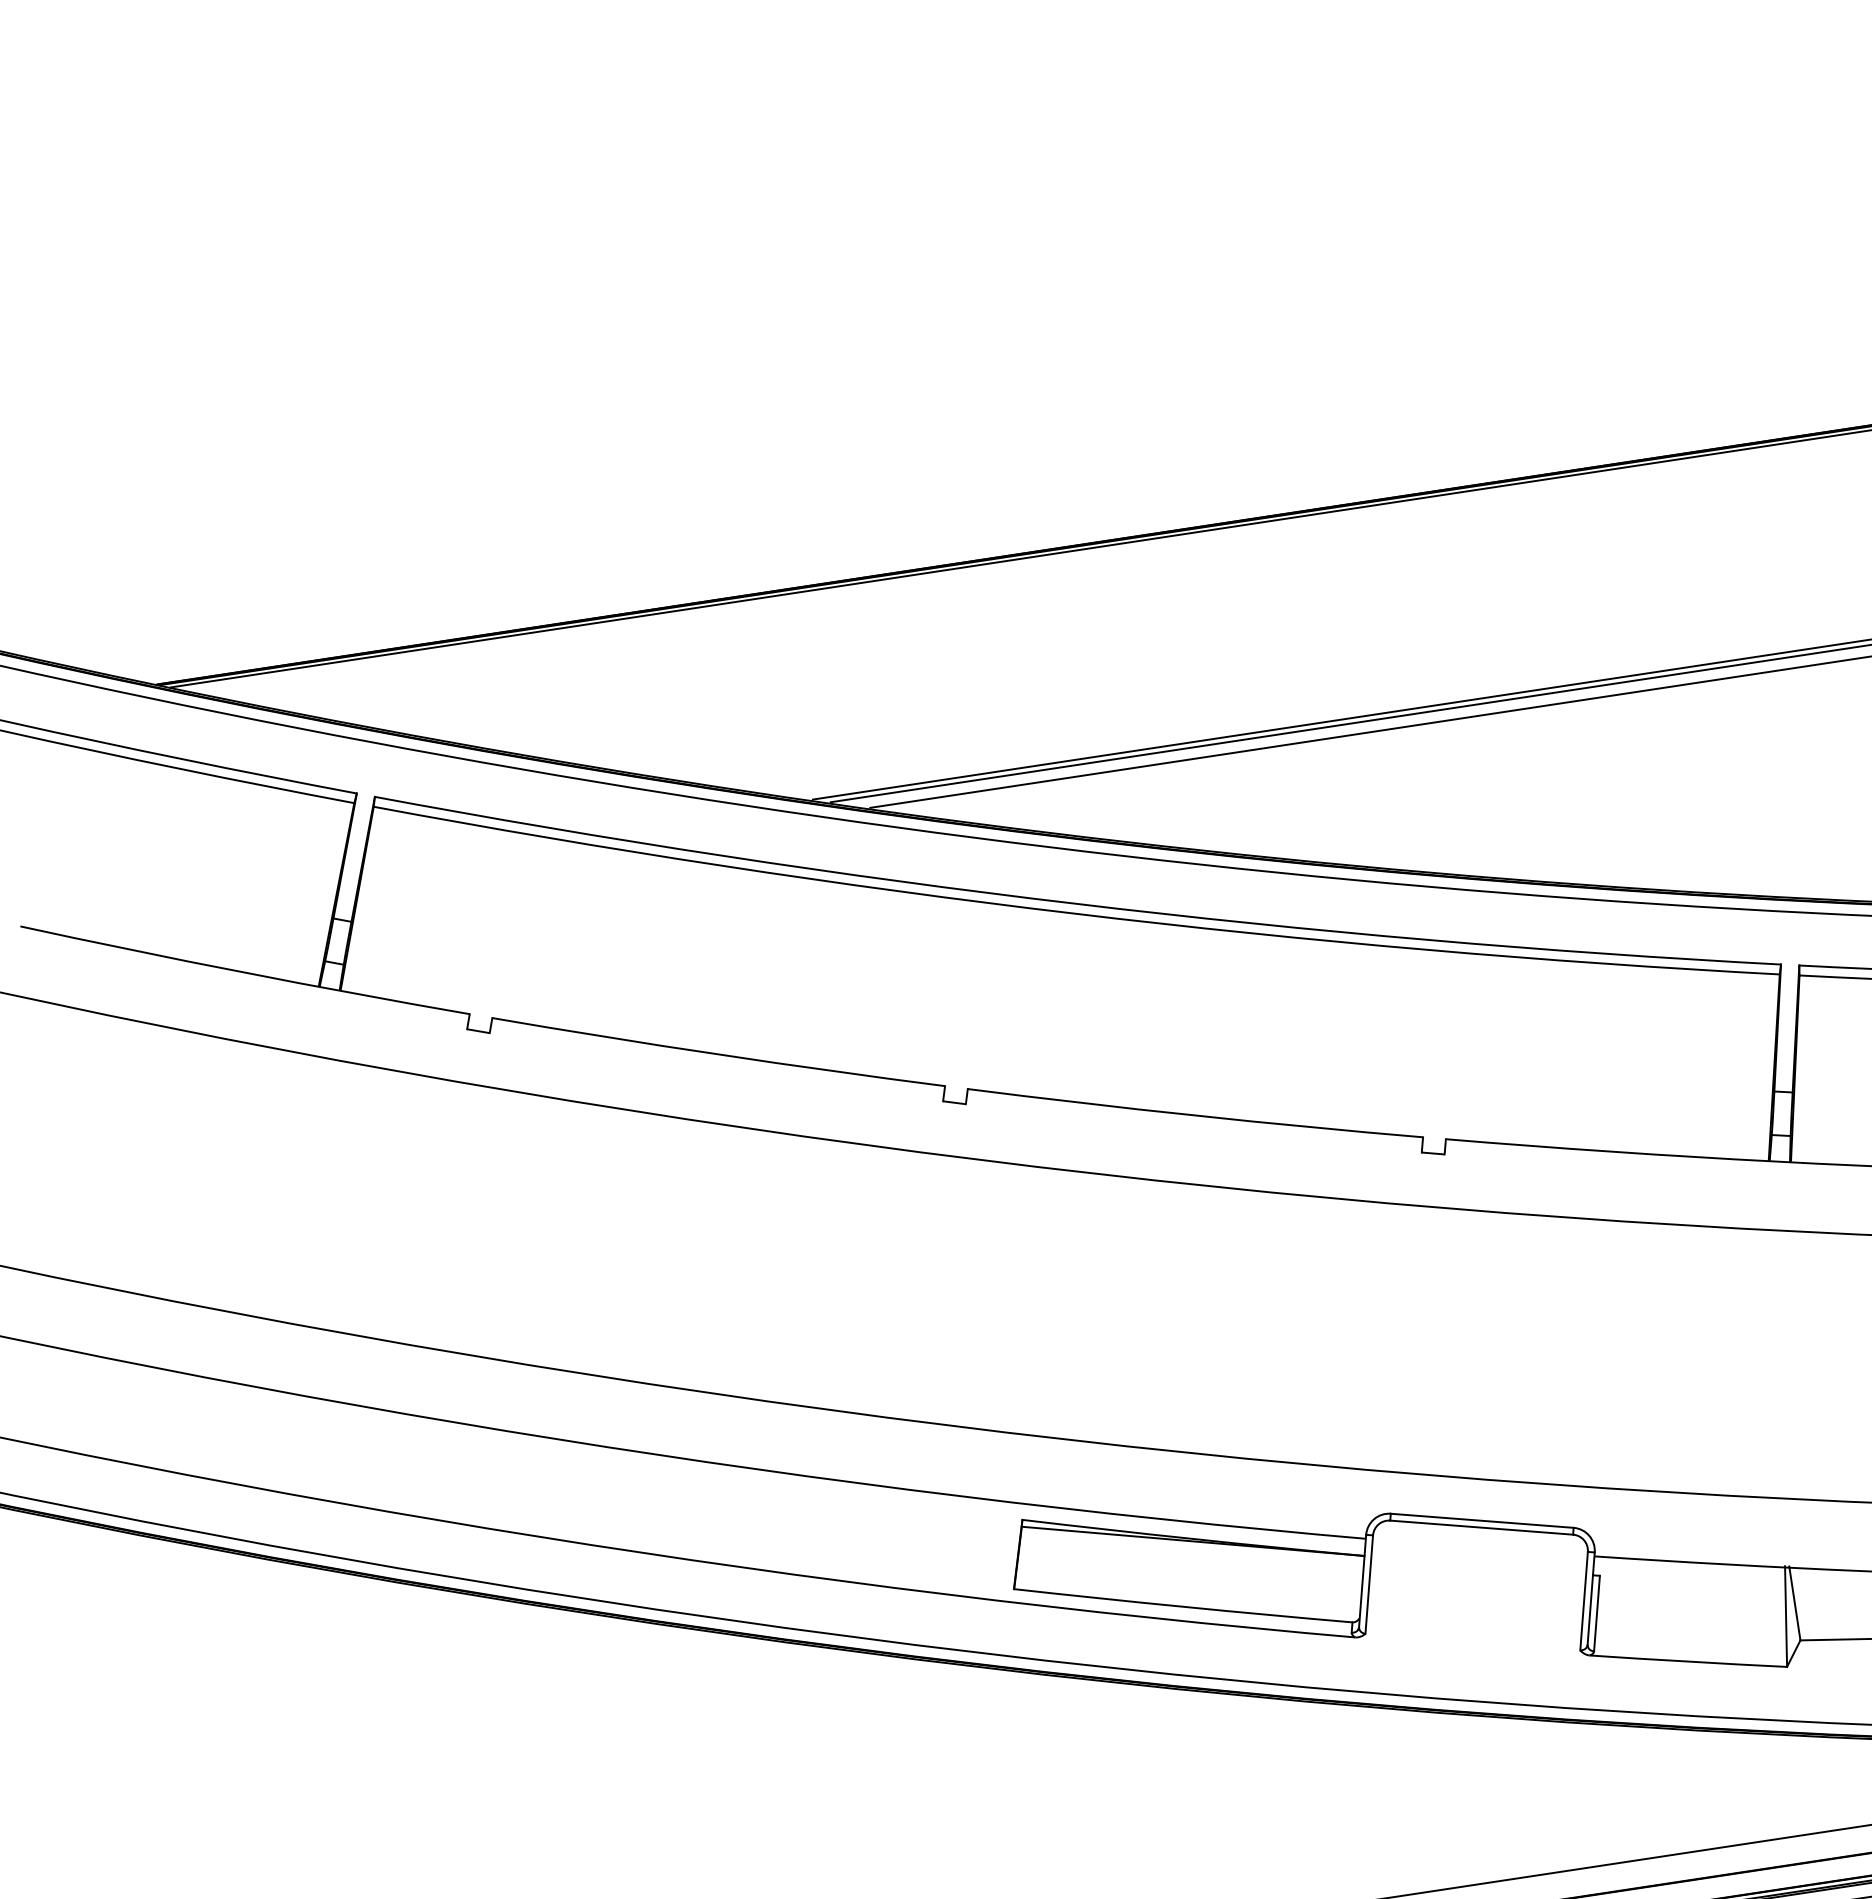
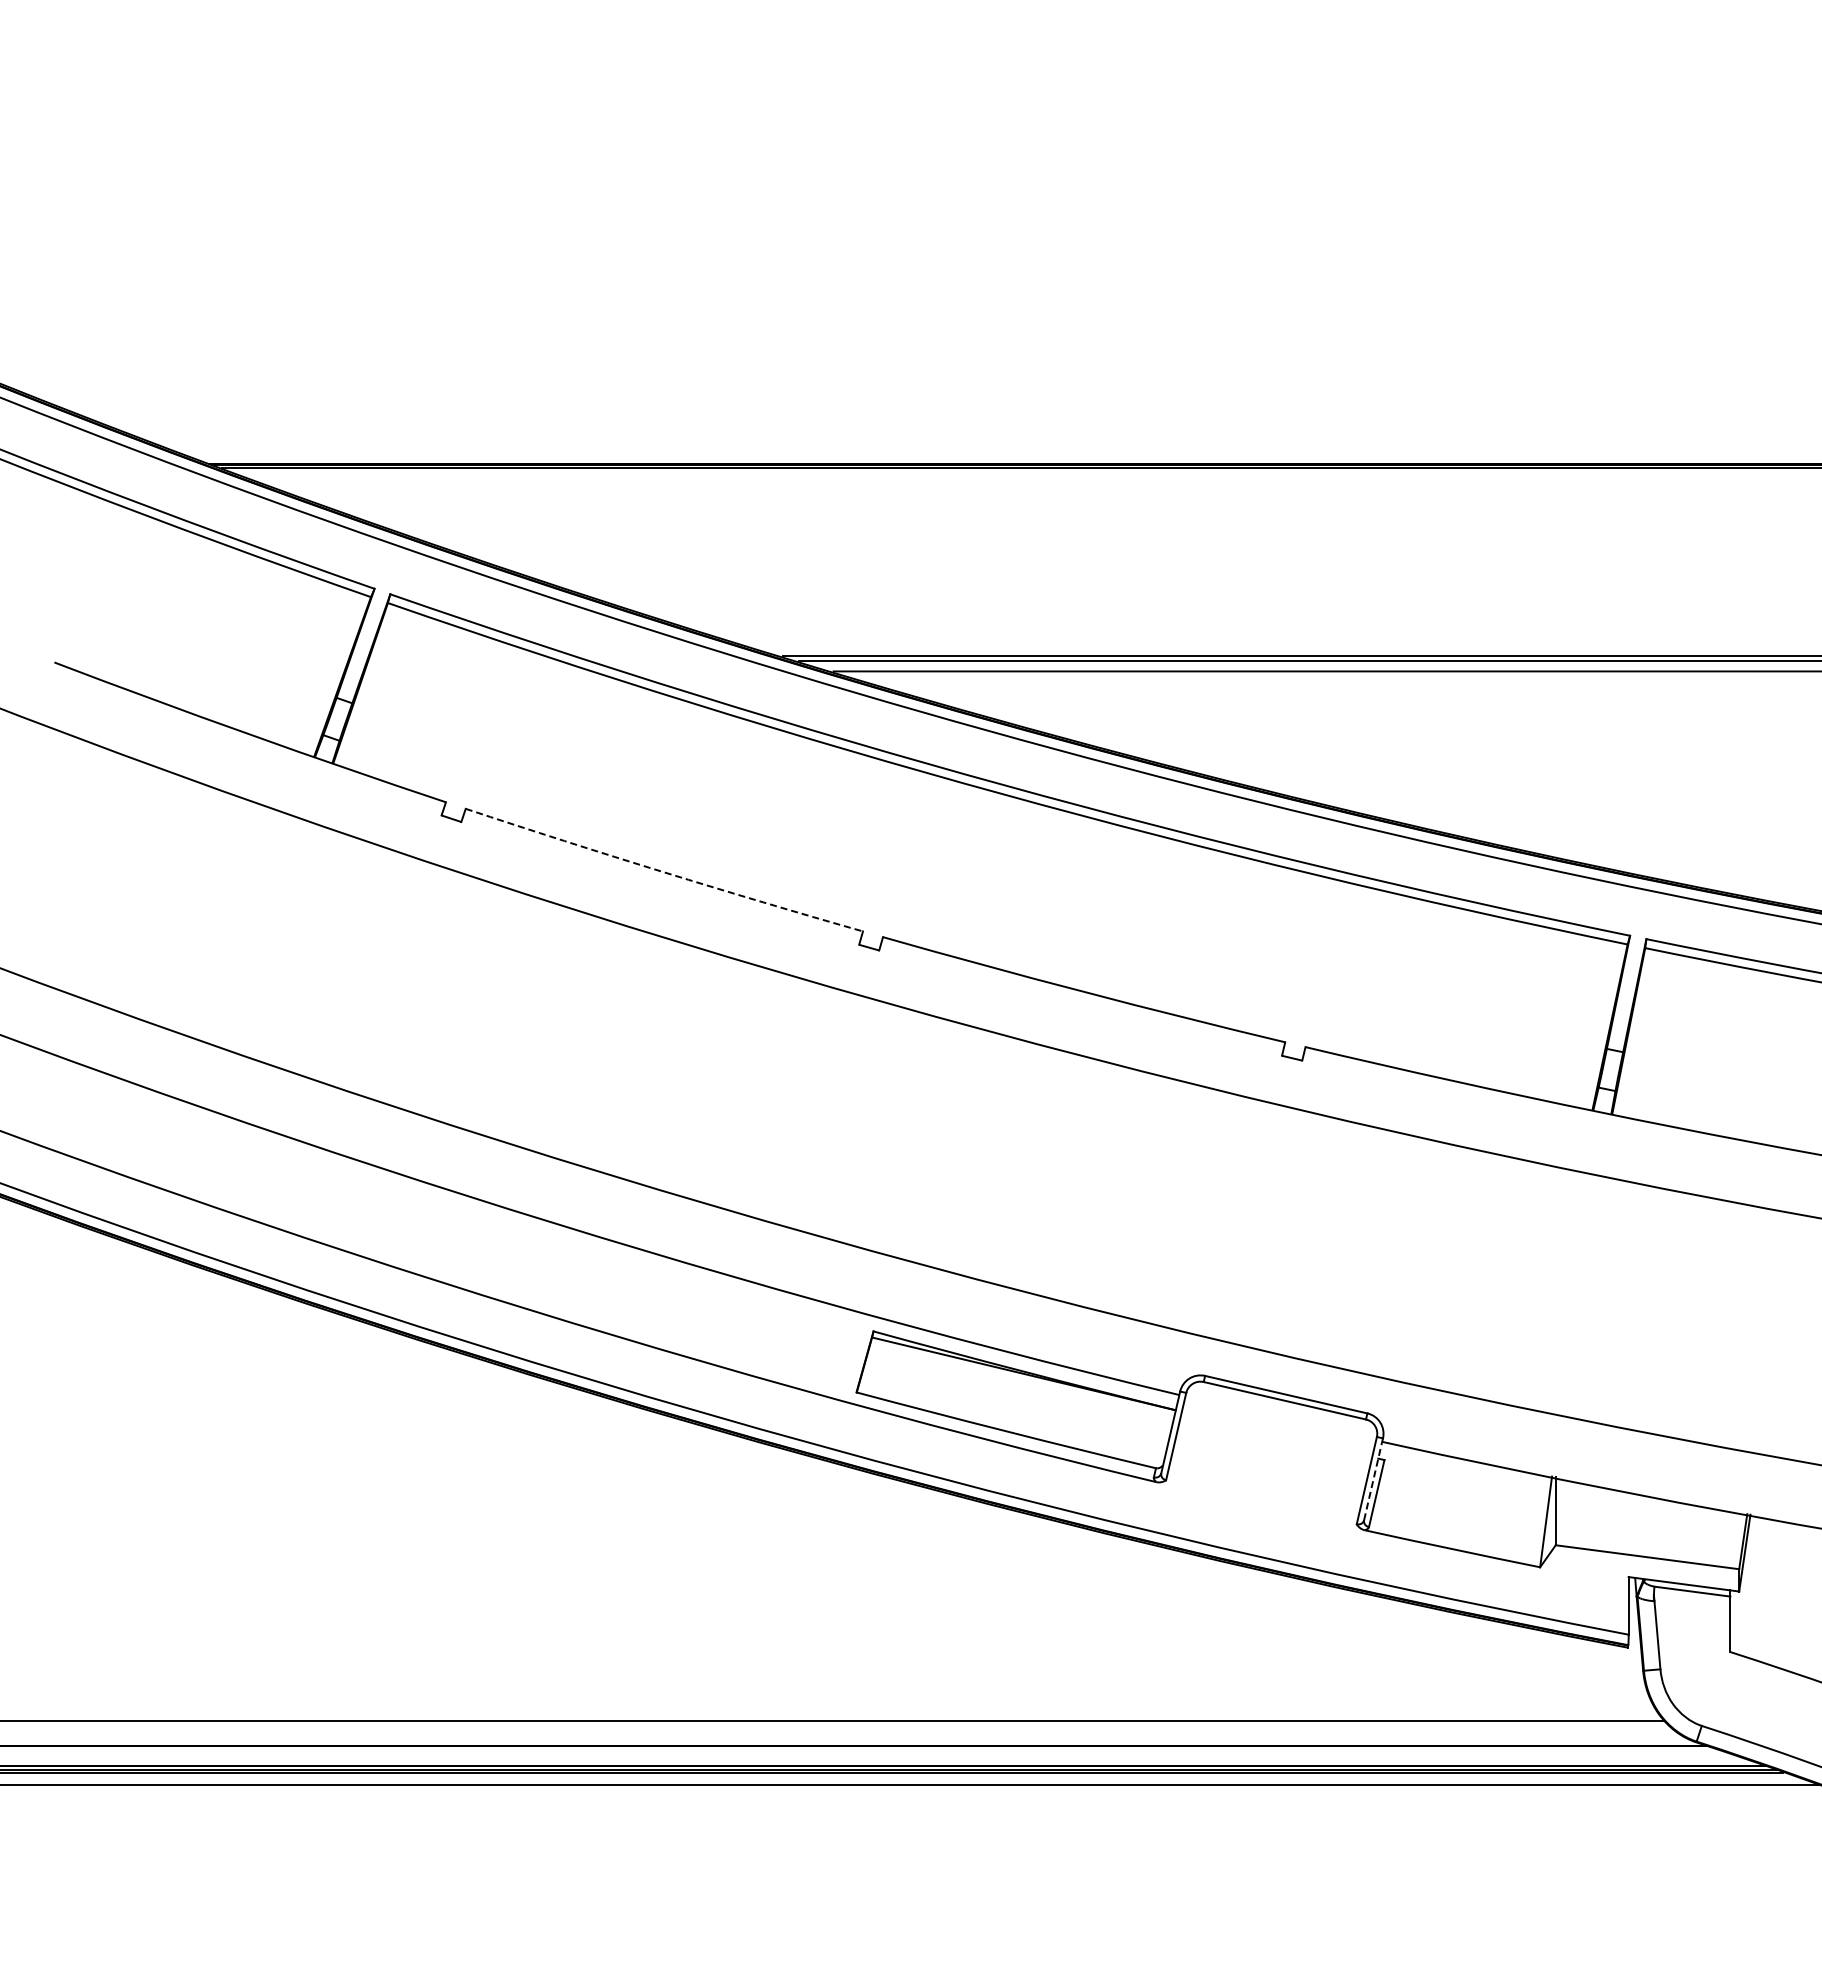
arc: (718, 1054) -> (663, 872), solid -> dashed
line: (1591, 1598) -> (1373, 1479), solid -> dashed

